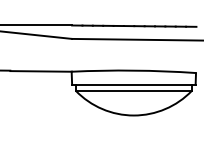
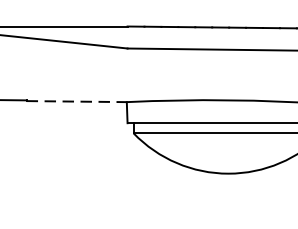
line: (41, 71) -> (77, 101), solid -> dashed

